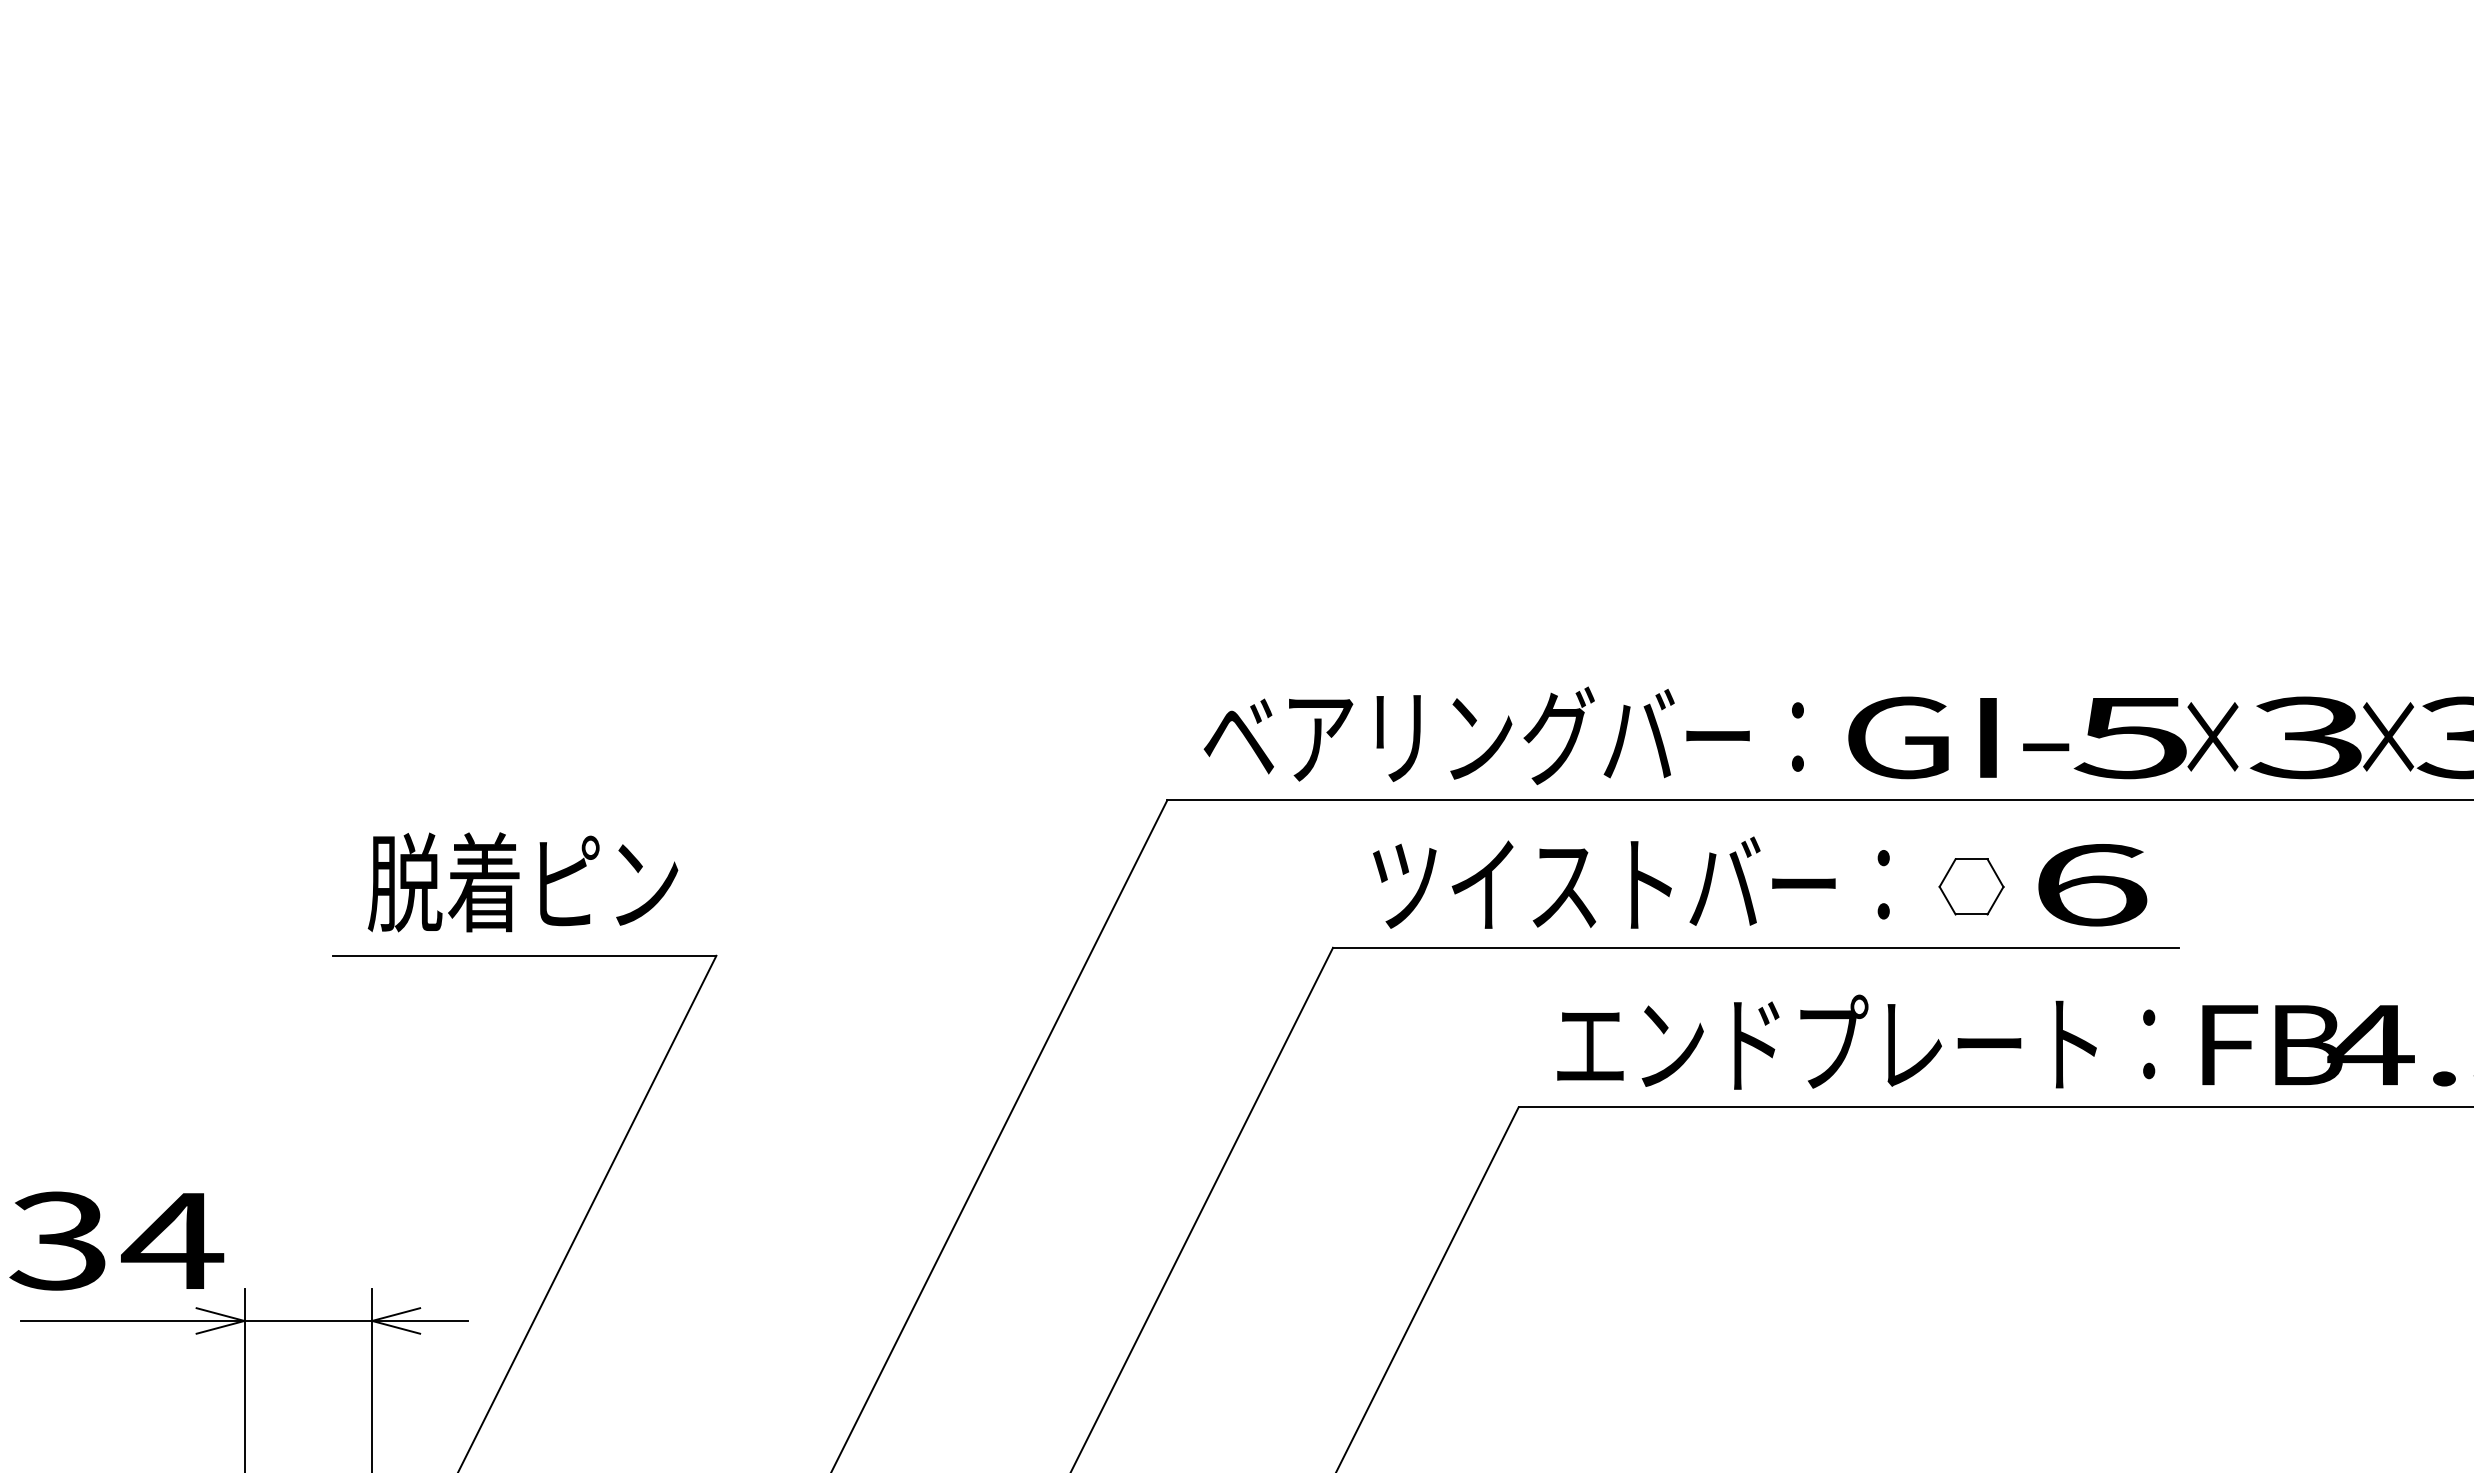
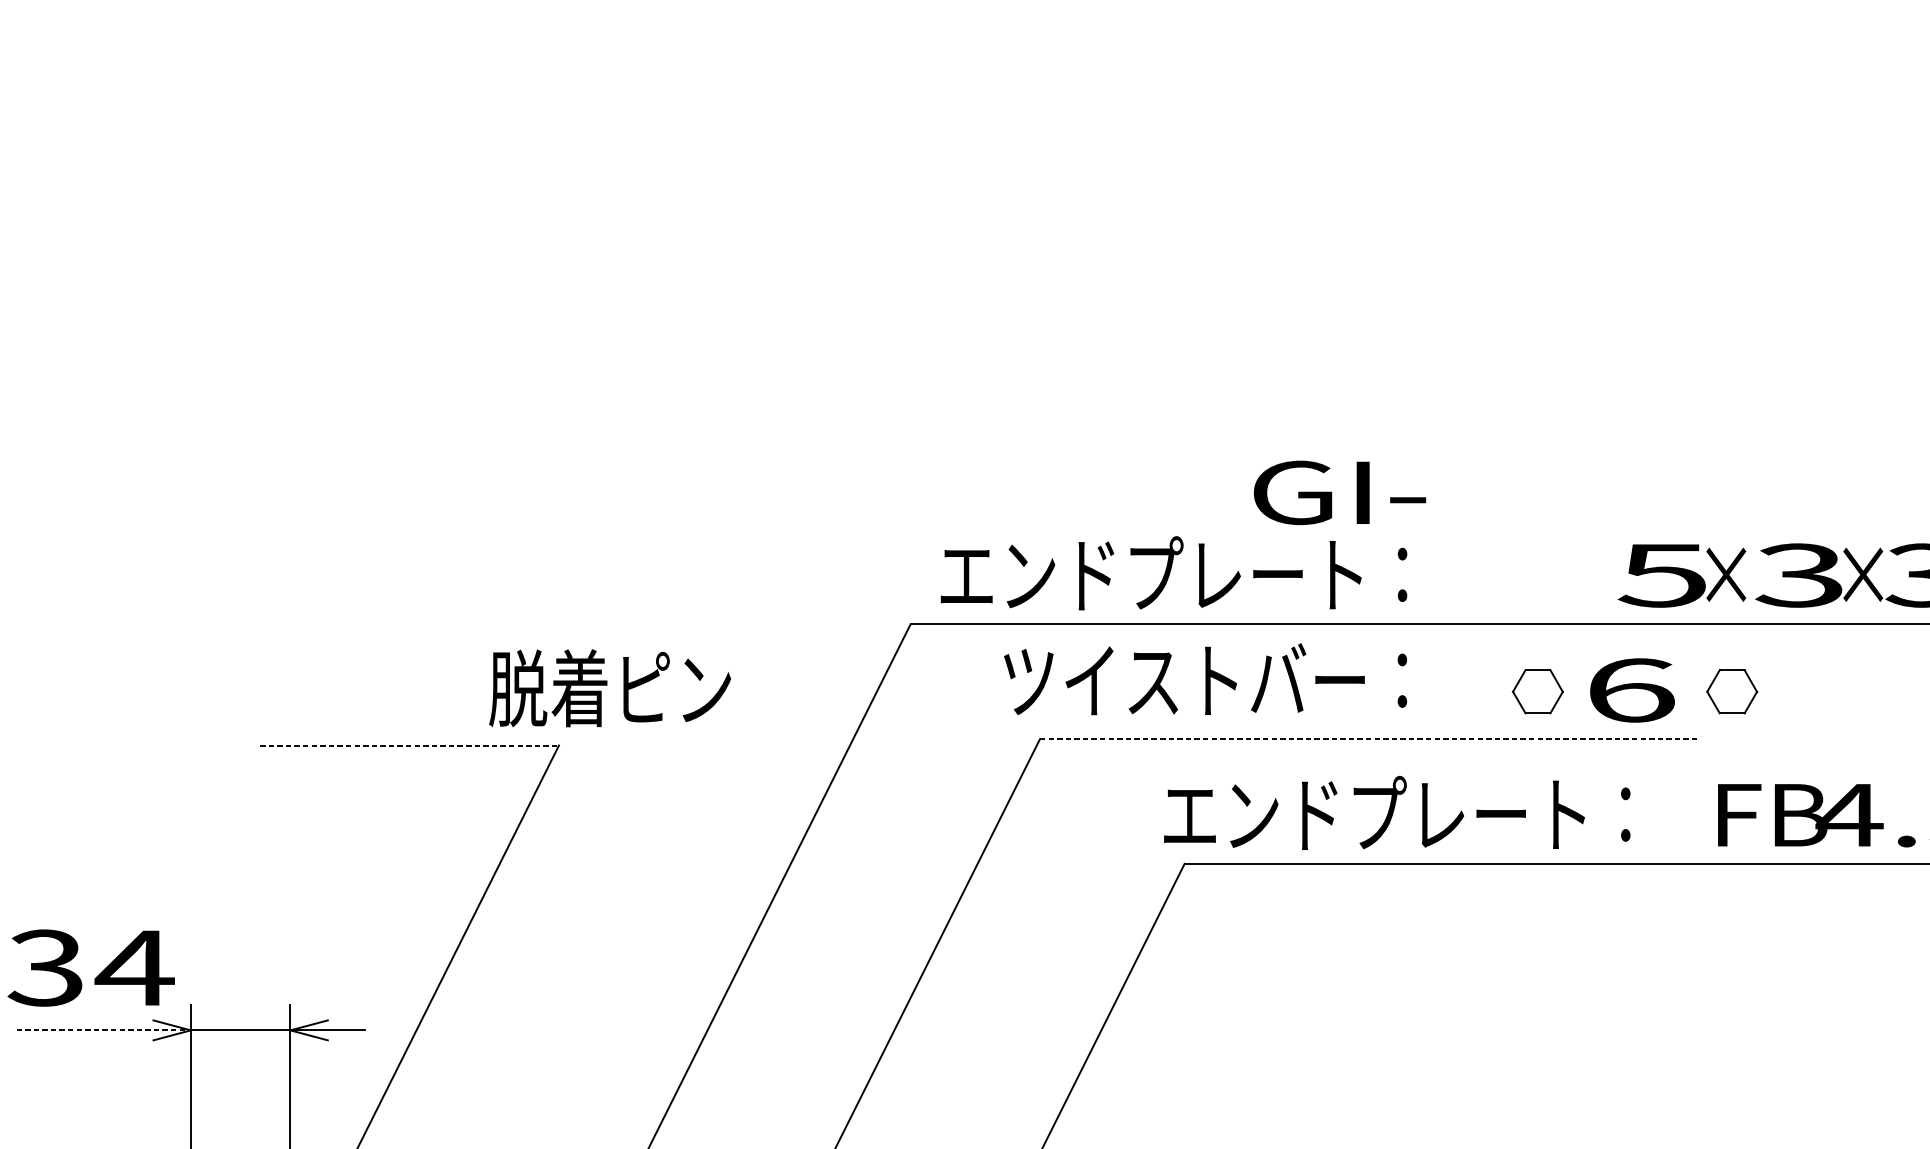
text: (1476, 735) -> (1151, 573), ベアリングバー： -> エンドプレート：
text: (1958, 737) -> (1339, 492), moved
text: (522, 882) -> (609, 688), moved
text: (1631, 882) -> (1205, 679), moved
part: (2220, 886) -> (1732, 691), added
line: (1756, 947) -> (1370, 739), solid -> dashed
line: (524, 955) -> (409, 745), solid -> dashed
text: (1856, 1041) -> (1397, 812), moved
line: (132, 1320) -> (103, 1030), solid -> dashed

